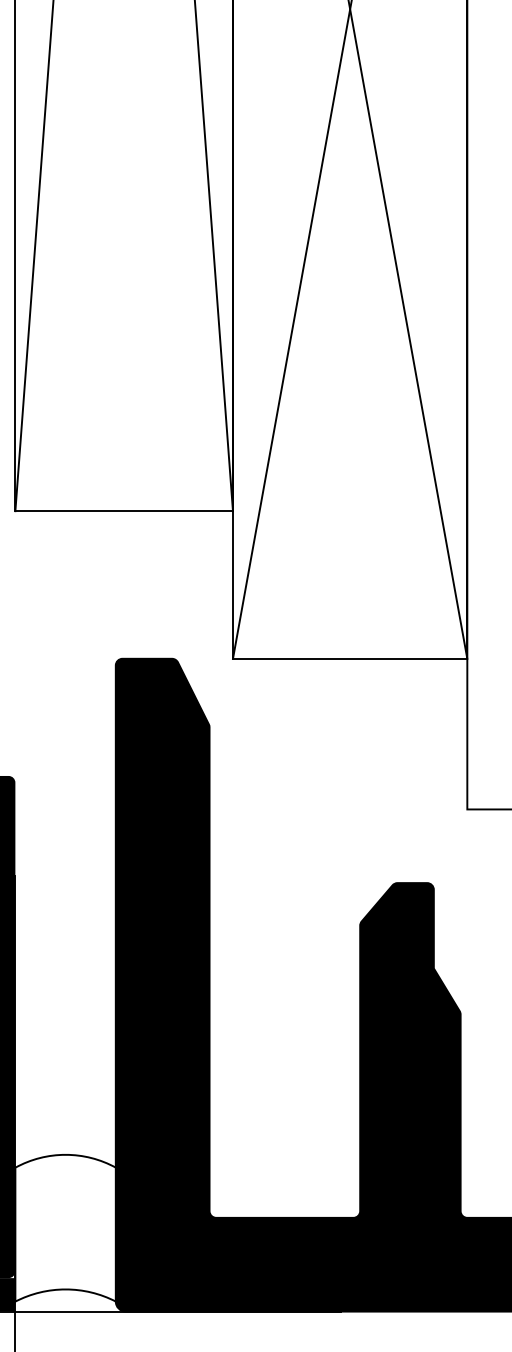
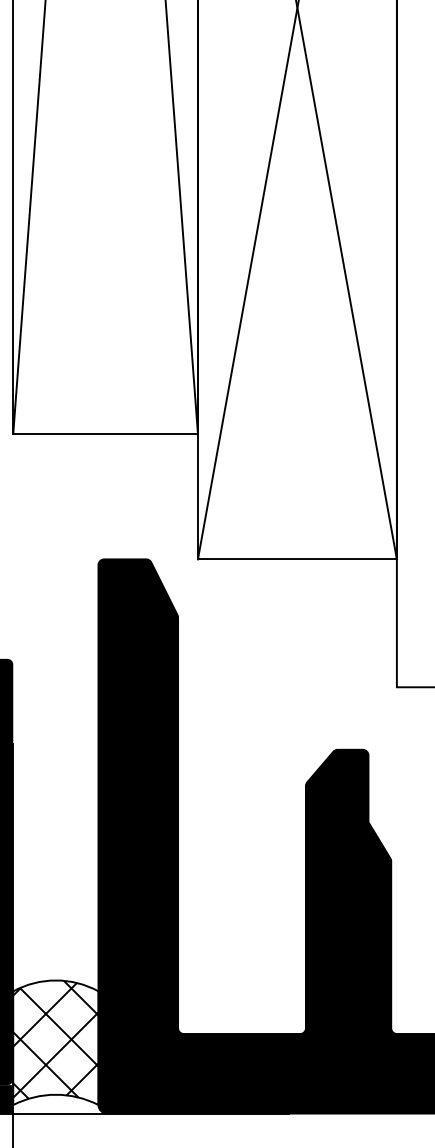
hatch: (65, 1224) -> (55, 1039), added

